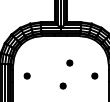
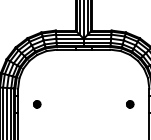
part: (69, 62) -> (95, 85), removed
part: (62, 85) -> (85, 117), removed

